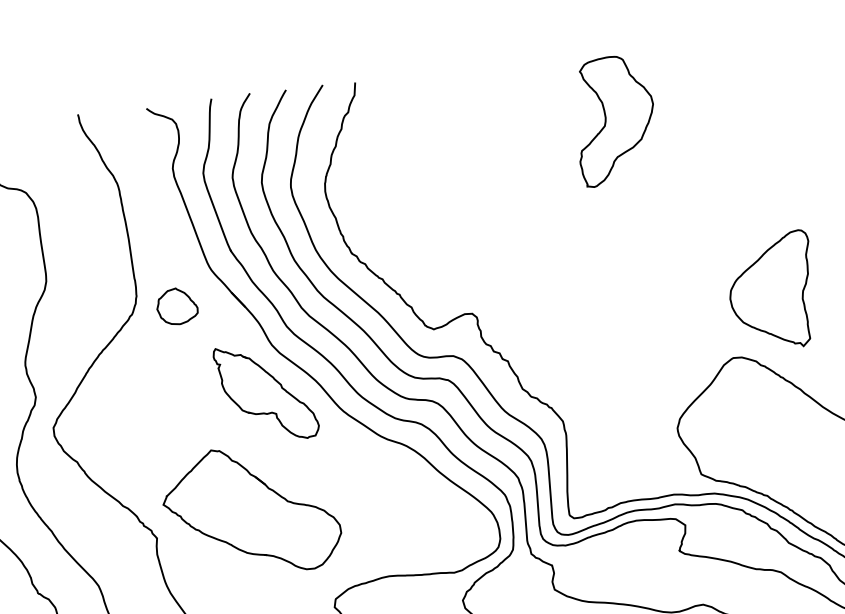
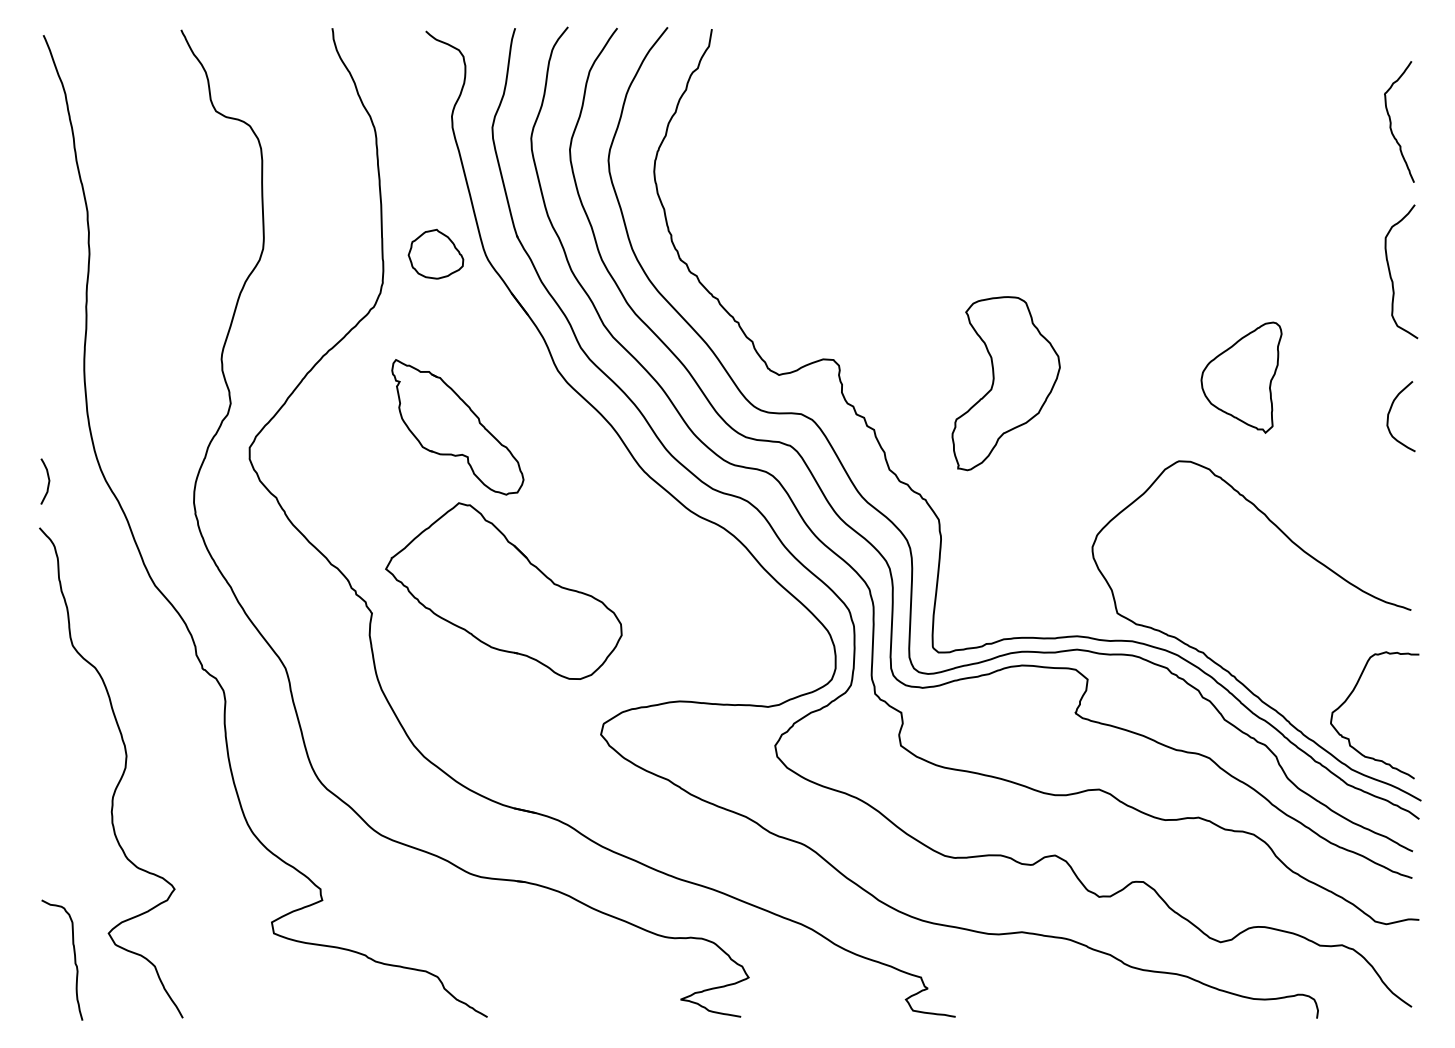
part: (614, 120) -> (1005, 383), moved
part: (771, 291) -> (1241, 377), size x0.7
part: (176, 305) -> (435, 253), moved
part: (266, 393) -> (457, 427), moved

